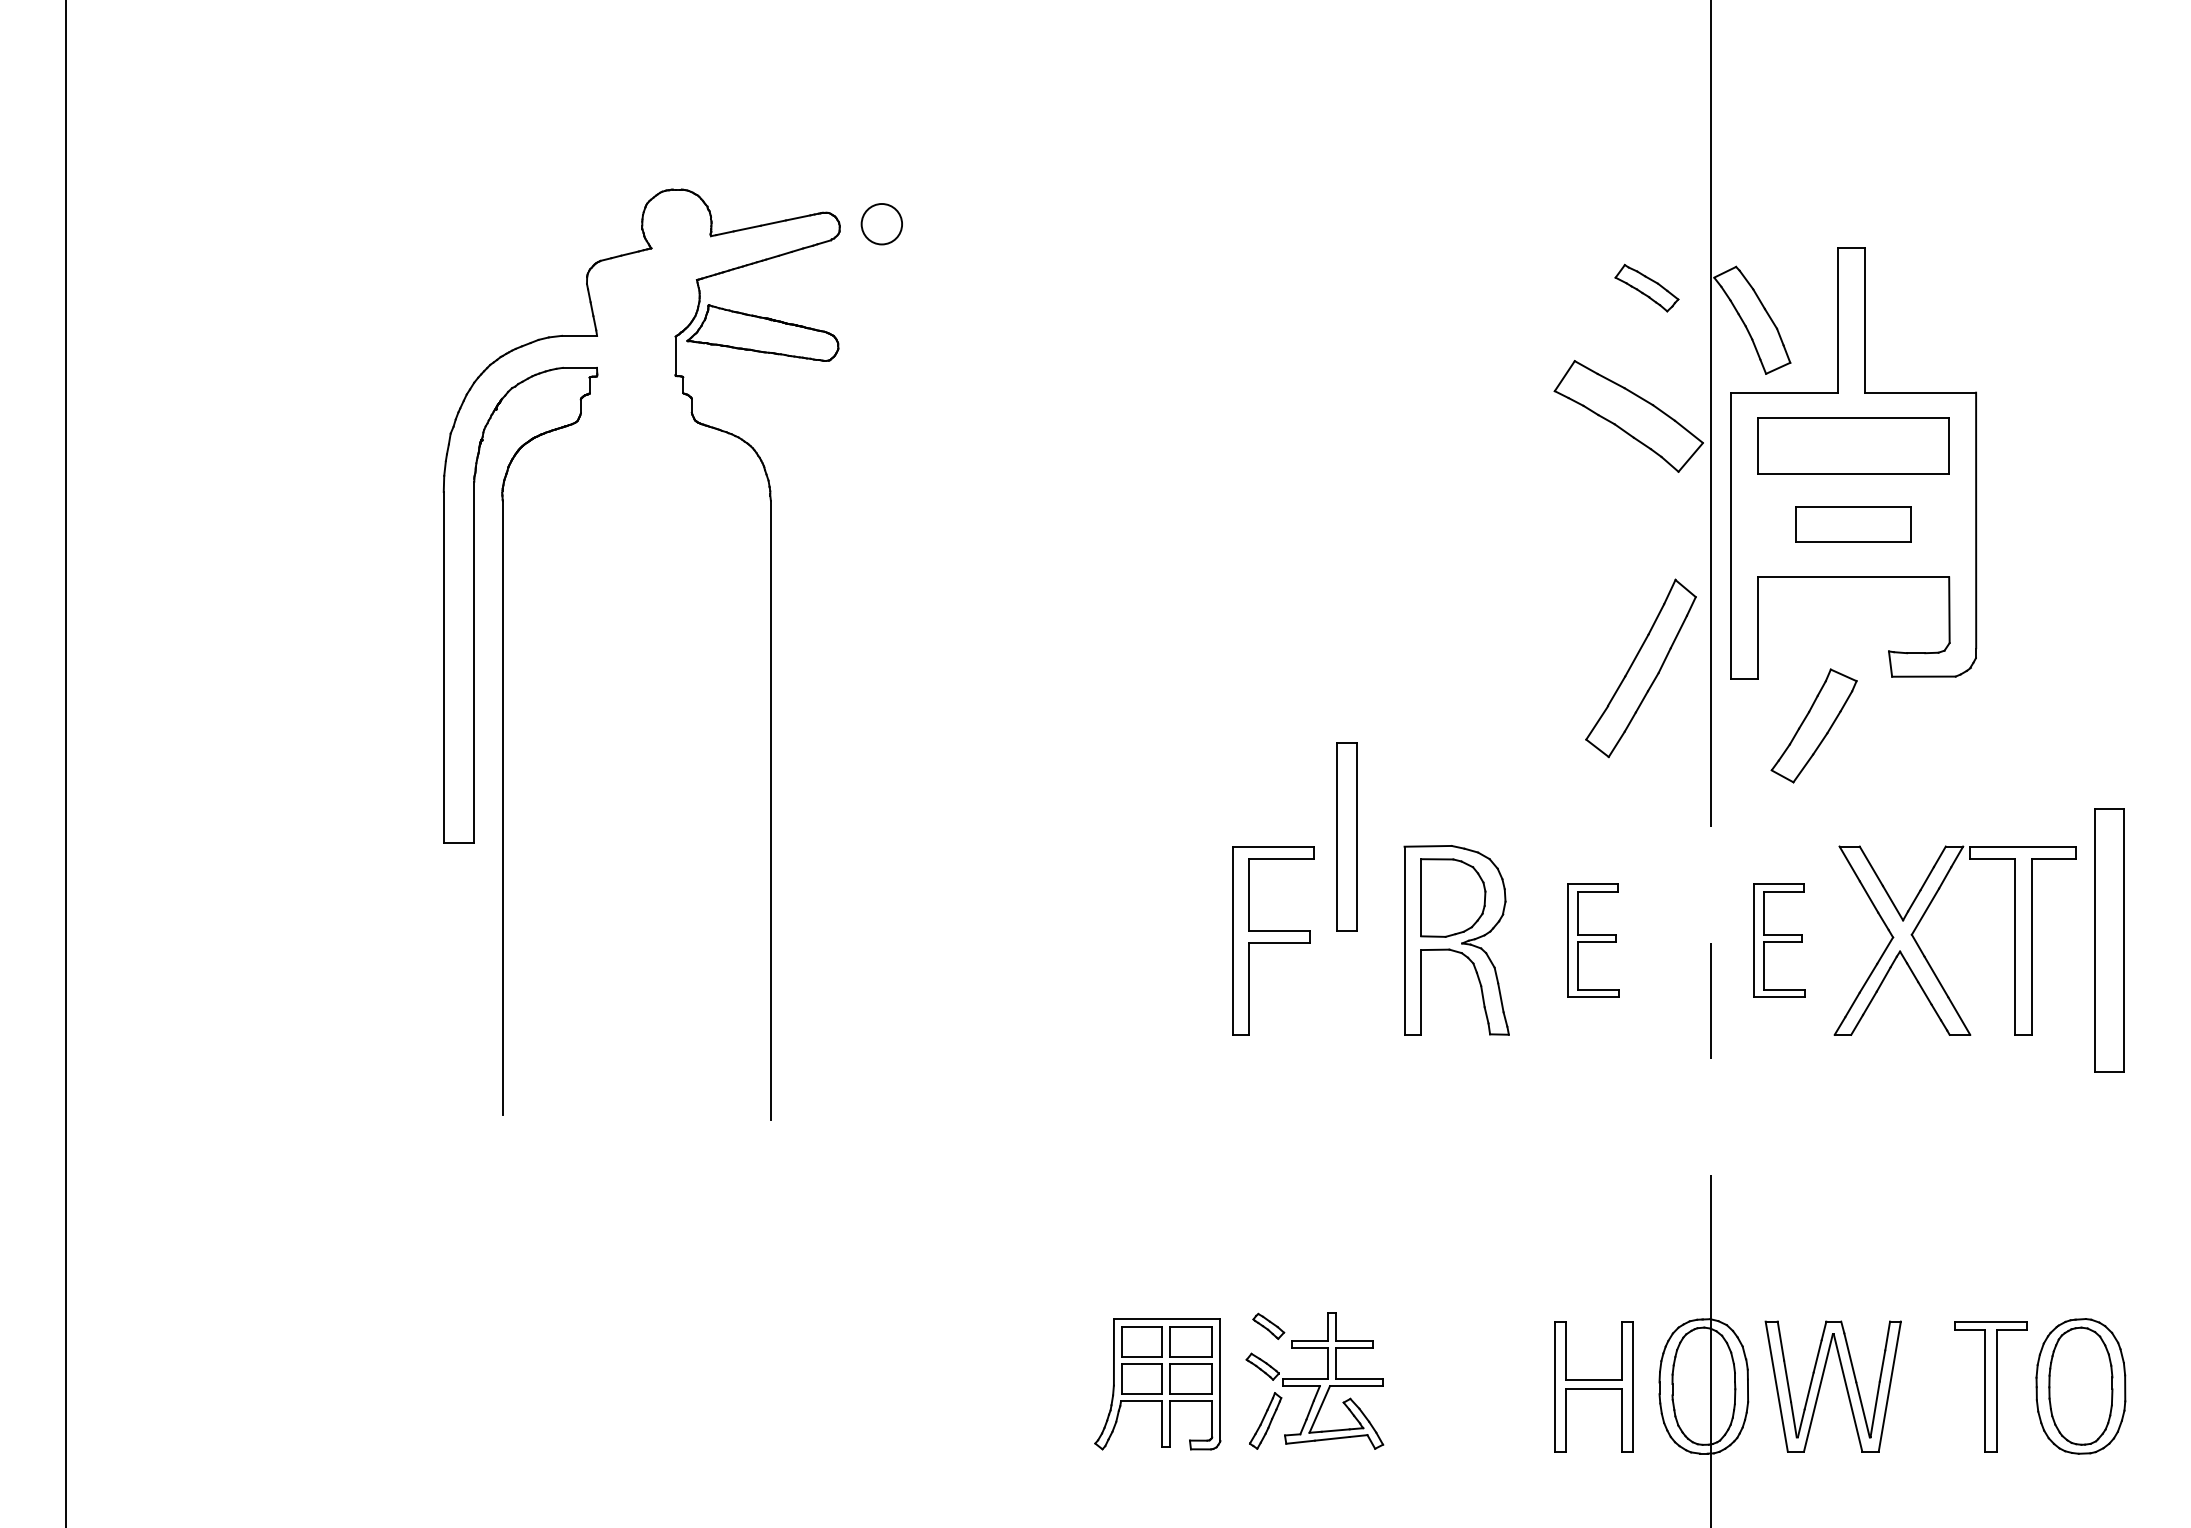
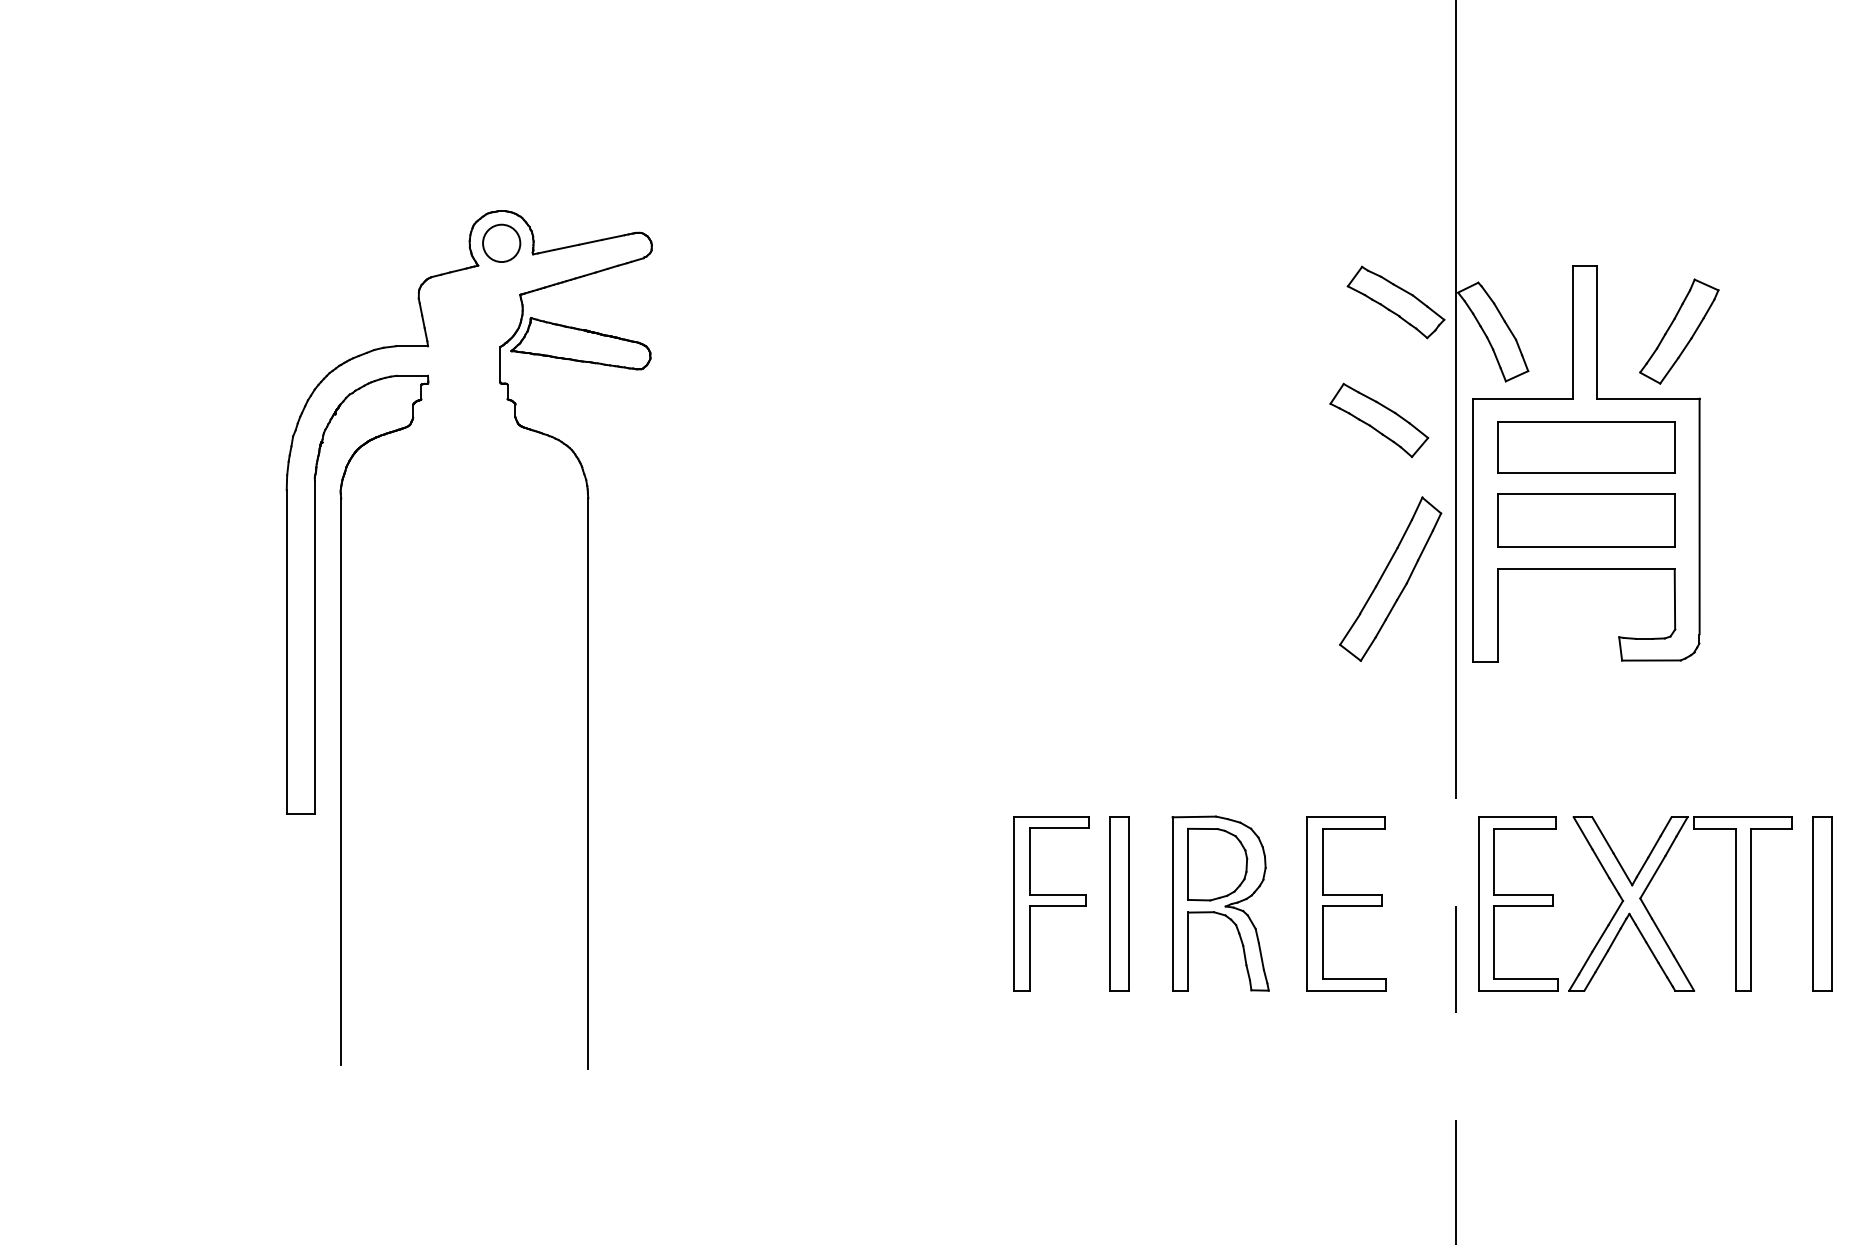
circle: (881, 224) -> (501, 243), moved
part: (1646, 287) -> (1395, 301), size x1.67
part: (1628, 415) -> (1379, 419), size x0.71
part: (1853, 524) -> (1586, 520), size x1.67
part: (1640, 668) -> (1390, 579), moved
part: (1813, 725) -> (1678, 331), moved
part: (1346, 836) -> (1119, 903), moved
part: (1593, 940) -> (1346, 903), size x1.67
part: (1779, 940) -> (1518, 903), size x1.67
part: (2109, 940) -> (1822, 903), size x0.71

